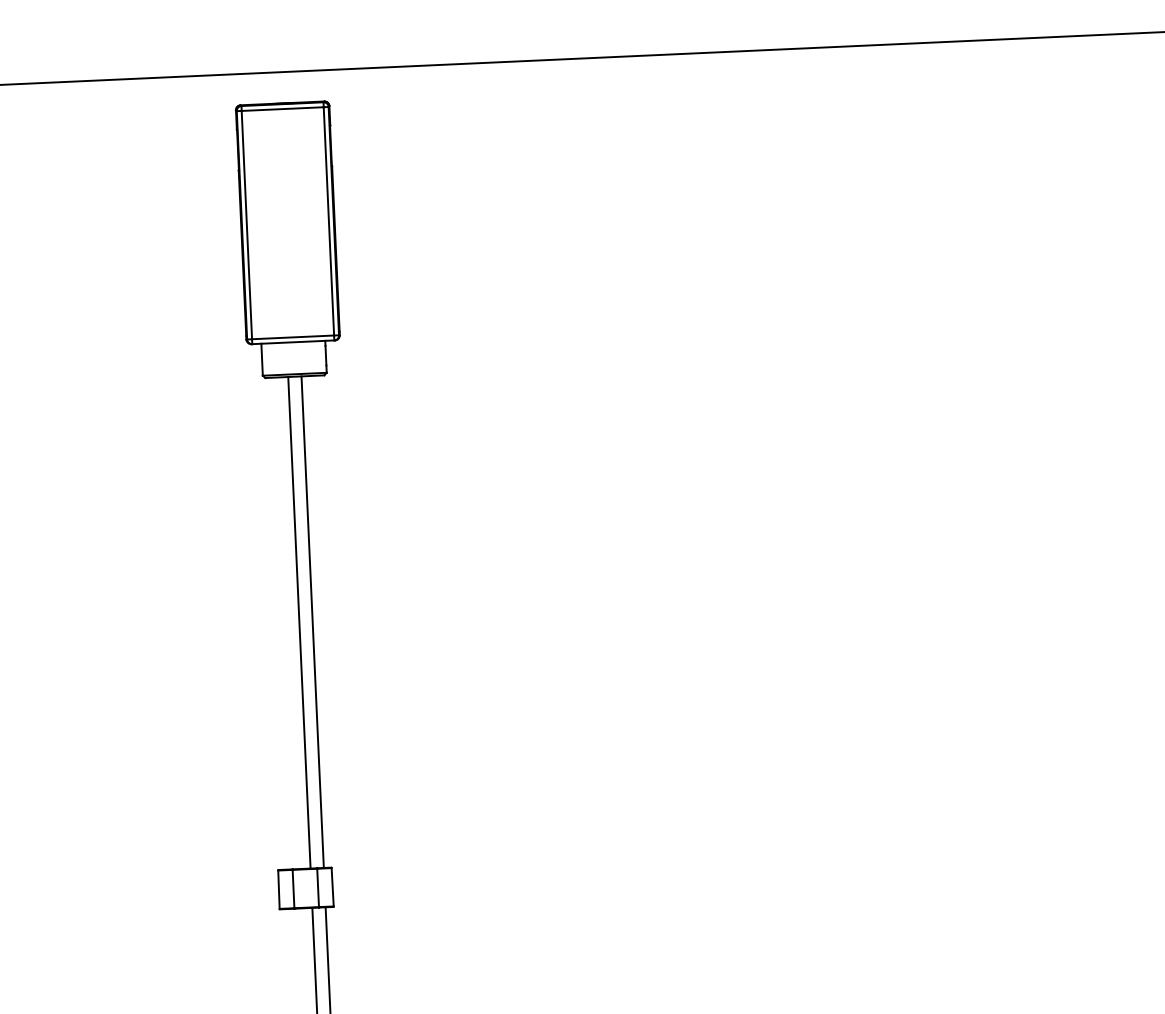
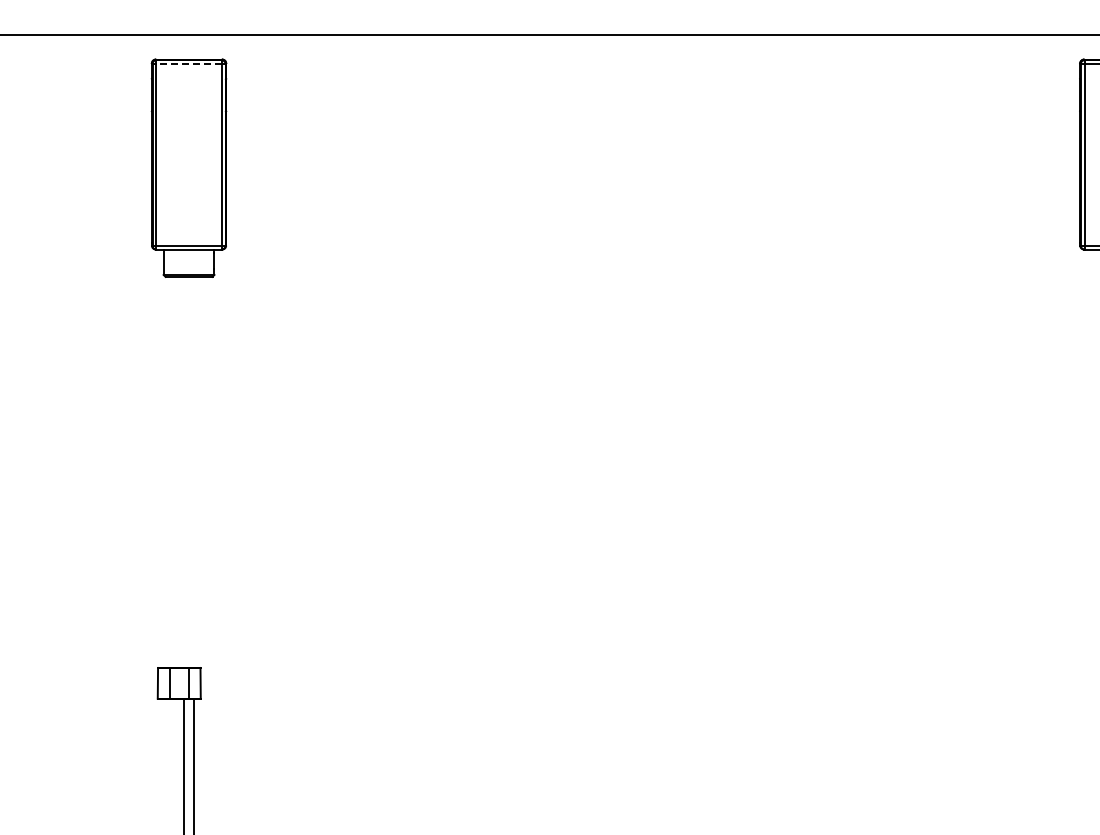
line: (283, 109) -> (189, 64), solid -> dashed
line: (299, 621) -> (183, 471), removed
line: (312, 621) -> (194, 471), removed

